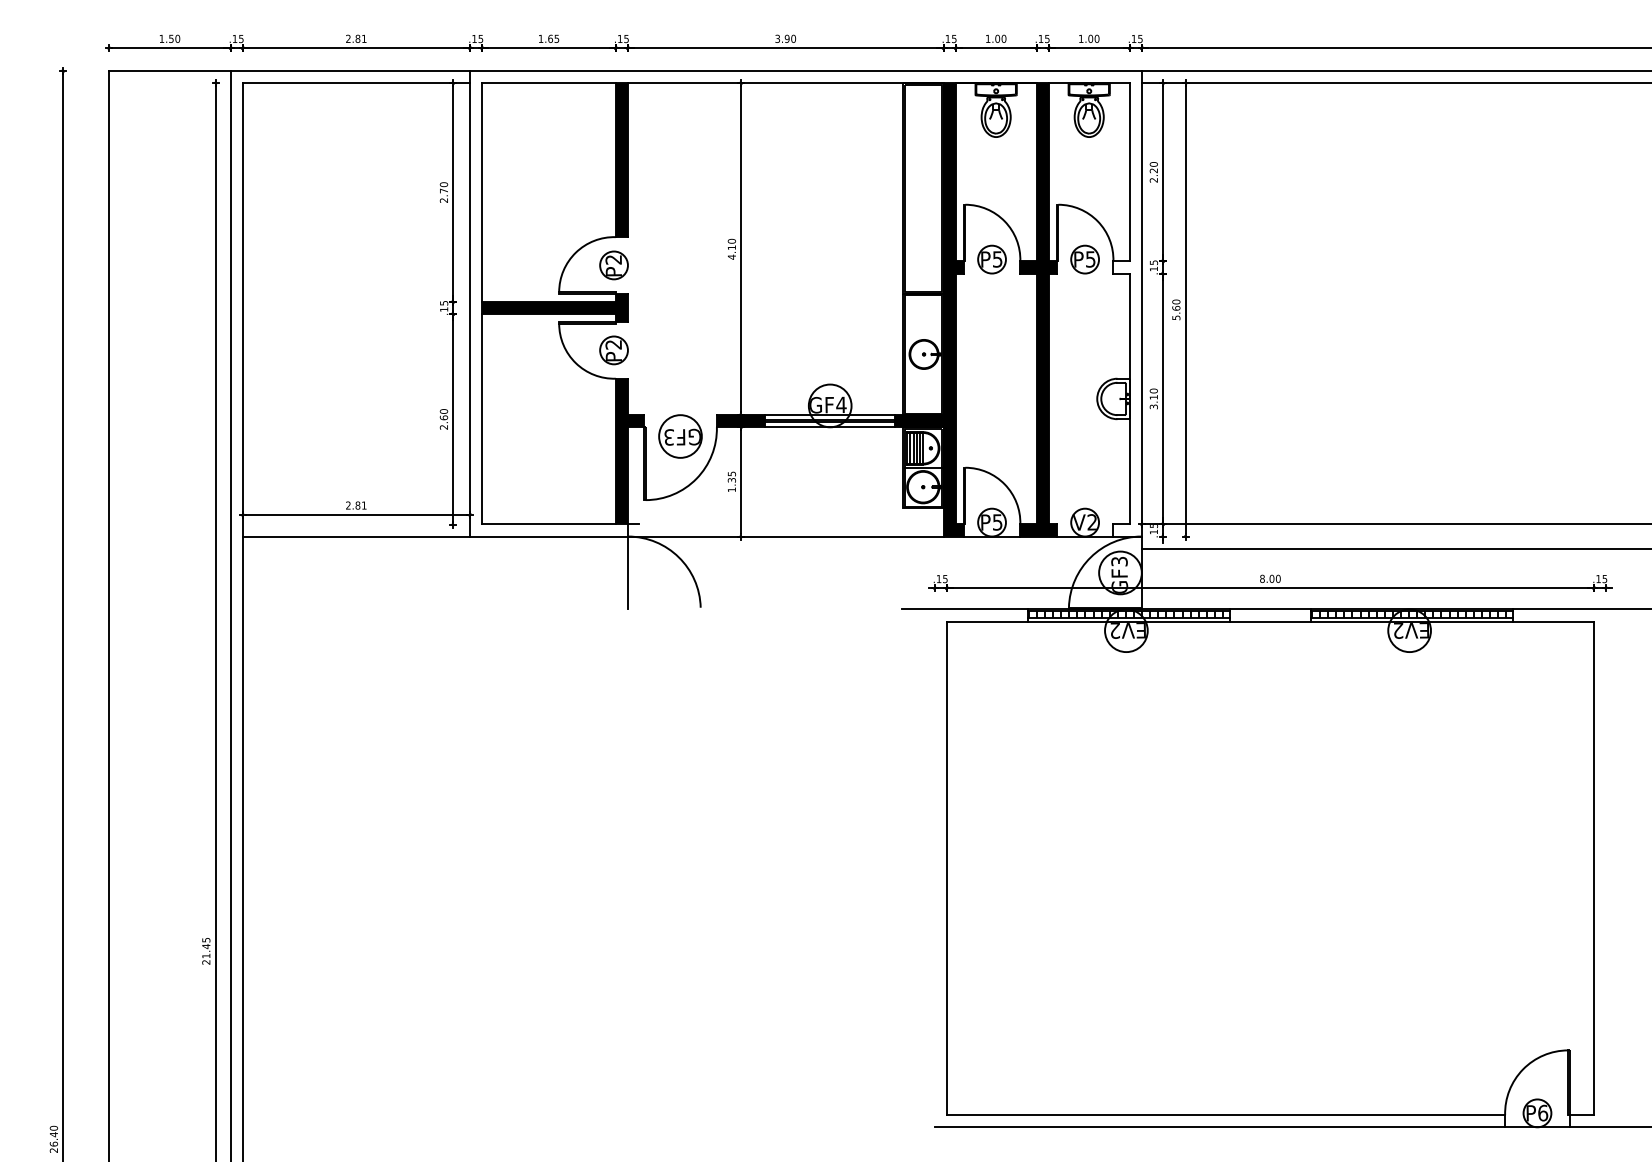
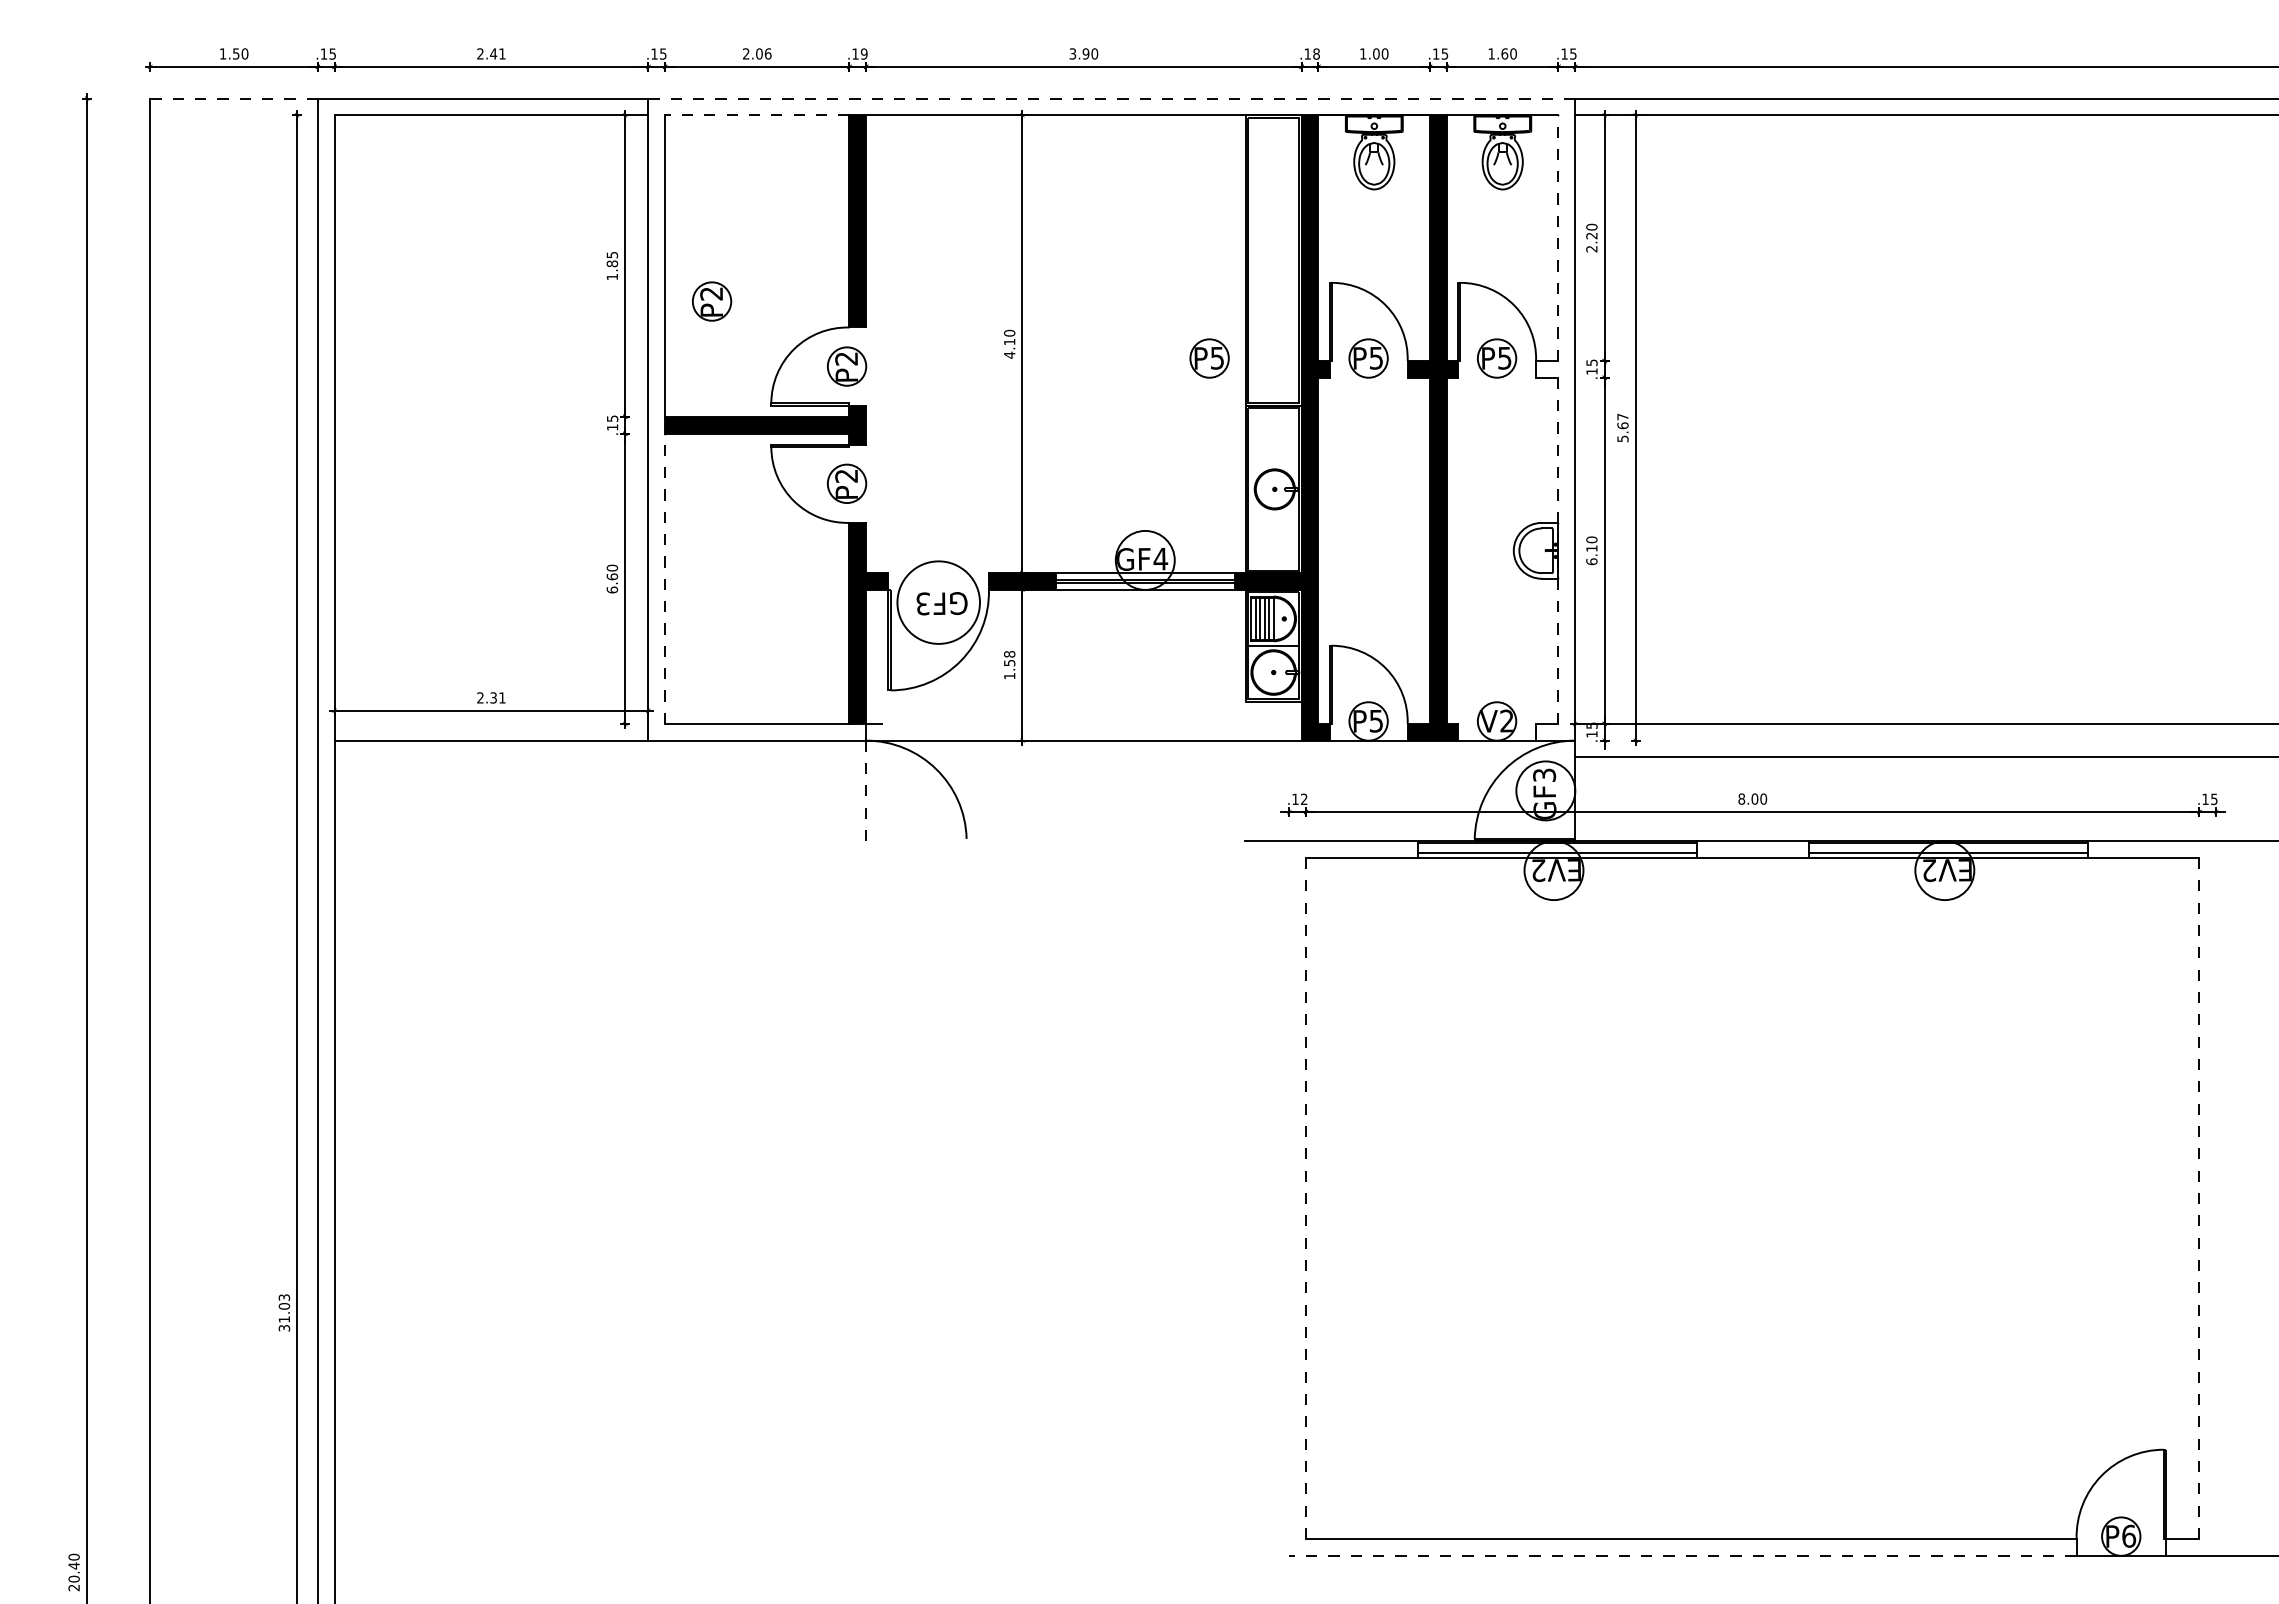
text: (357, 38) -> (493, 53), 2.81 -> 2.41
text: (549, 38) -> (757, 53), 1.65 -> 2.06
text: (625, 38) -> (863, 53), .15 -> .19
text: (954, 38) -> (1316, 53), .15 -> .18
text: (1090, 38) -> (1504, 53), 1.00 -> 1.60
line: (170, 71) -> (234, 98), solid -> dashed
line: (806, 71) -> (1112, 98), solid -> dashed
line: (548, 83) -> (756, 115), solid -> dashed
line: (1129, 172) -> (1558, 238), solid -> dashed
text: (444, 192) -> (612, 265), 2.70 -> 1.85
part: (516, 218) -> (712, 301), added
part: (876, 259) -> (1209, 358), added
text: (1176, 301) -> (1622, 416), 5.60 -> 5.67
line: (1129, 398) -> (1558, 550), solid -> dashed
text: (1153, 406) -> (1591, 561), 3.10 -> 6.10
line: (482, 419) -> (665, 578), solid -> dashed
text: (444, 427) -> (612, 589), 2.60 -> 6.60
circle: (680, 436) -> (938, 602), size x1.4
text: (731, 477) -> (1009, 658), 1.35 -> 1.58
text: (357, 505) -> (493, 697), 2.81 -> 2.31
line: (628, 573) -> (866, 791), solid -> dashed
text: (945, 579) -> (1304, 799), .15 -> .12
hatch: (1126, 613) -> (1553, 847), removed
hatch: (1409, 613) -> (1944, 847), removed
line: (947, 868) -> (1306, 1198), solid -> dashed
line: (1594, 868) -> (2199, 1198), solid -> dashed
text: (206, 950) -> (284, 1312), 21.45 -> 31.03
line: (1219, 1127) -> (1682, 1555), solid -> dashed
text: (53, 1143) -> (73, 1578), 26.40 -> 20.40

